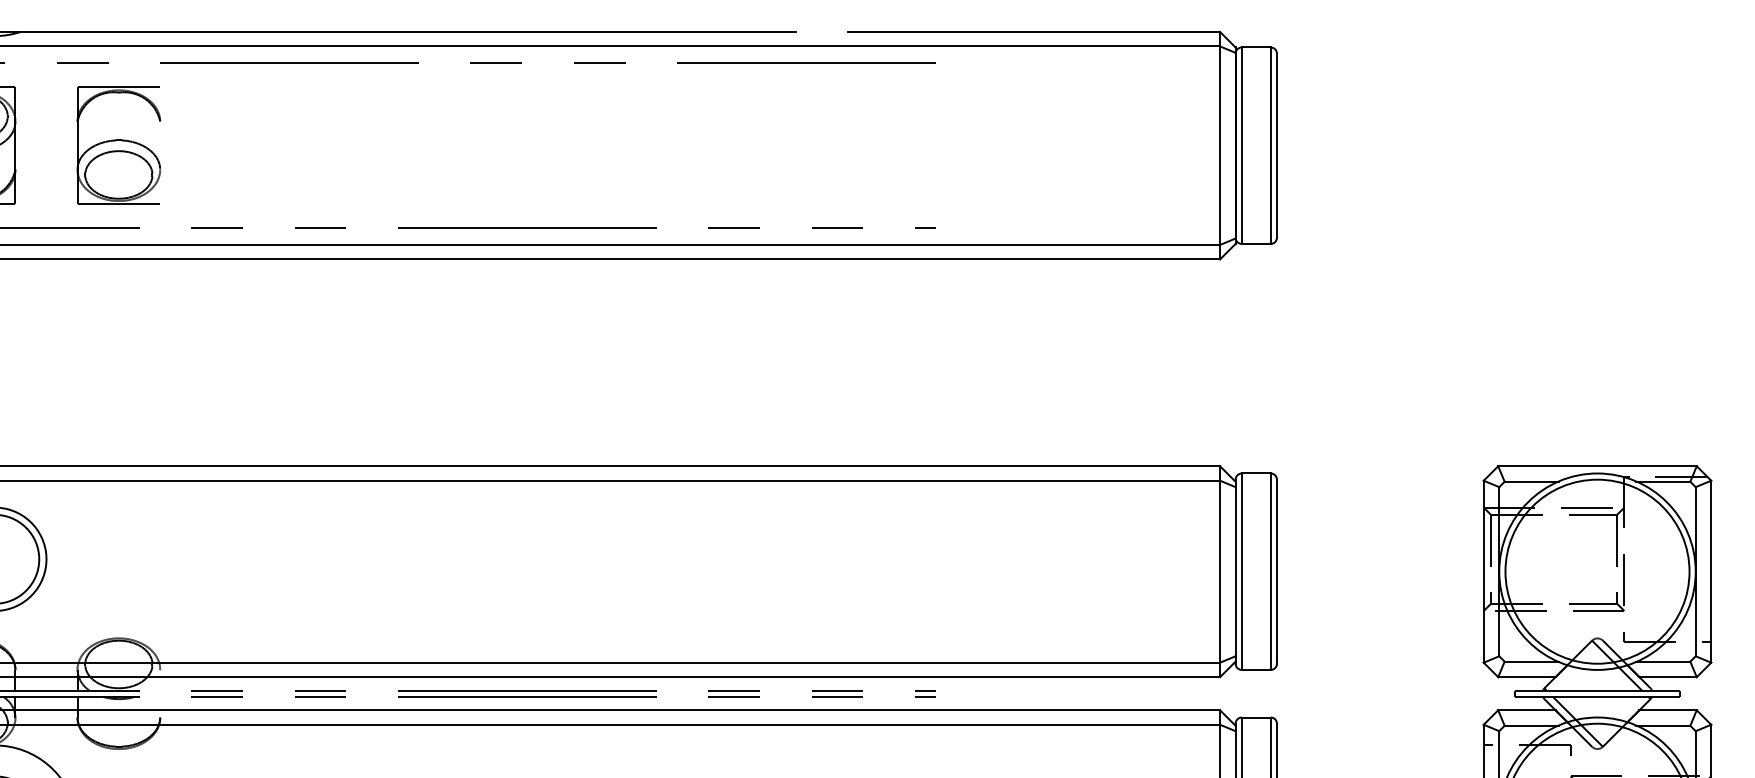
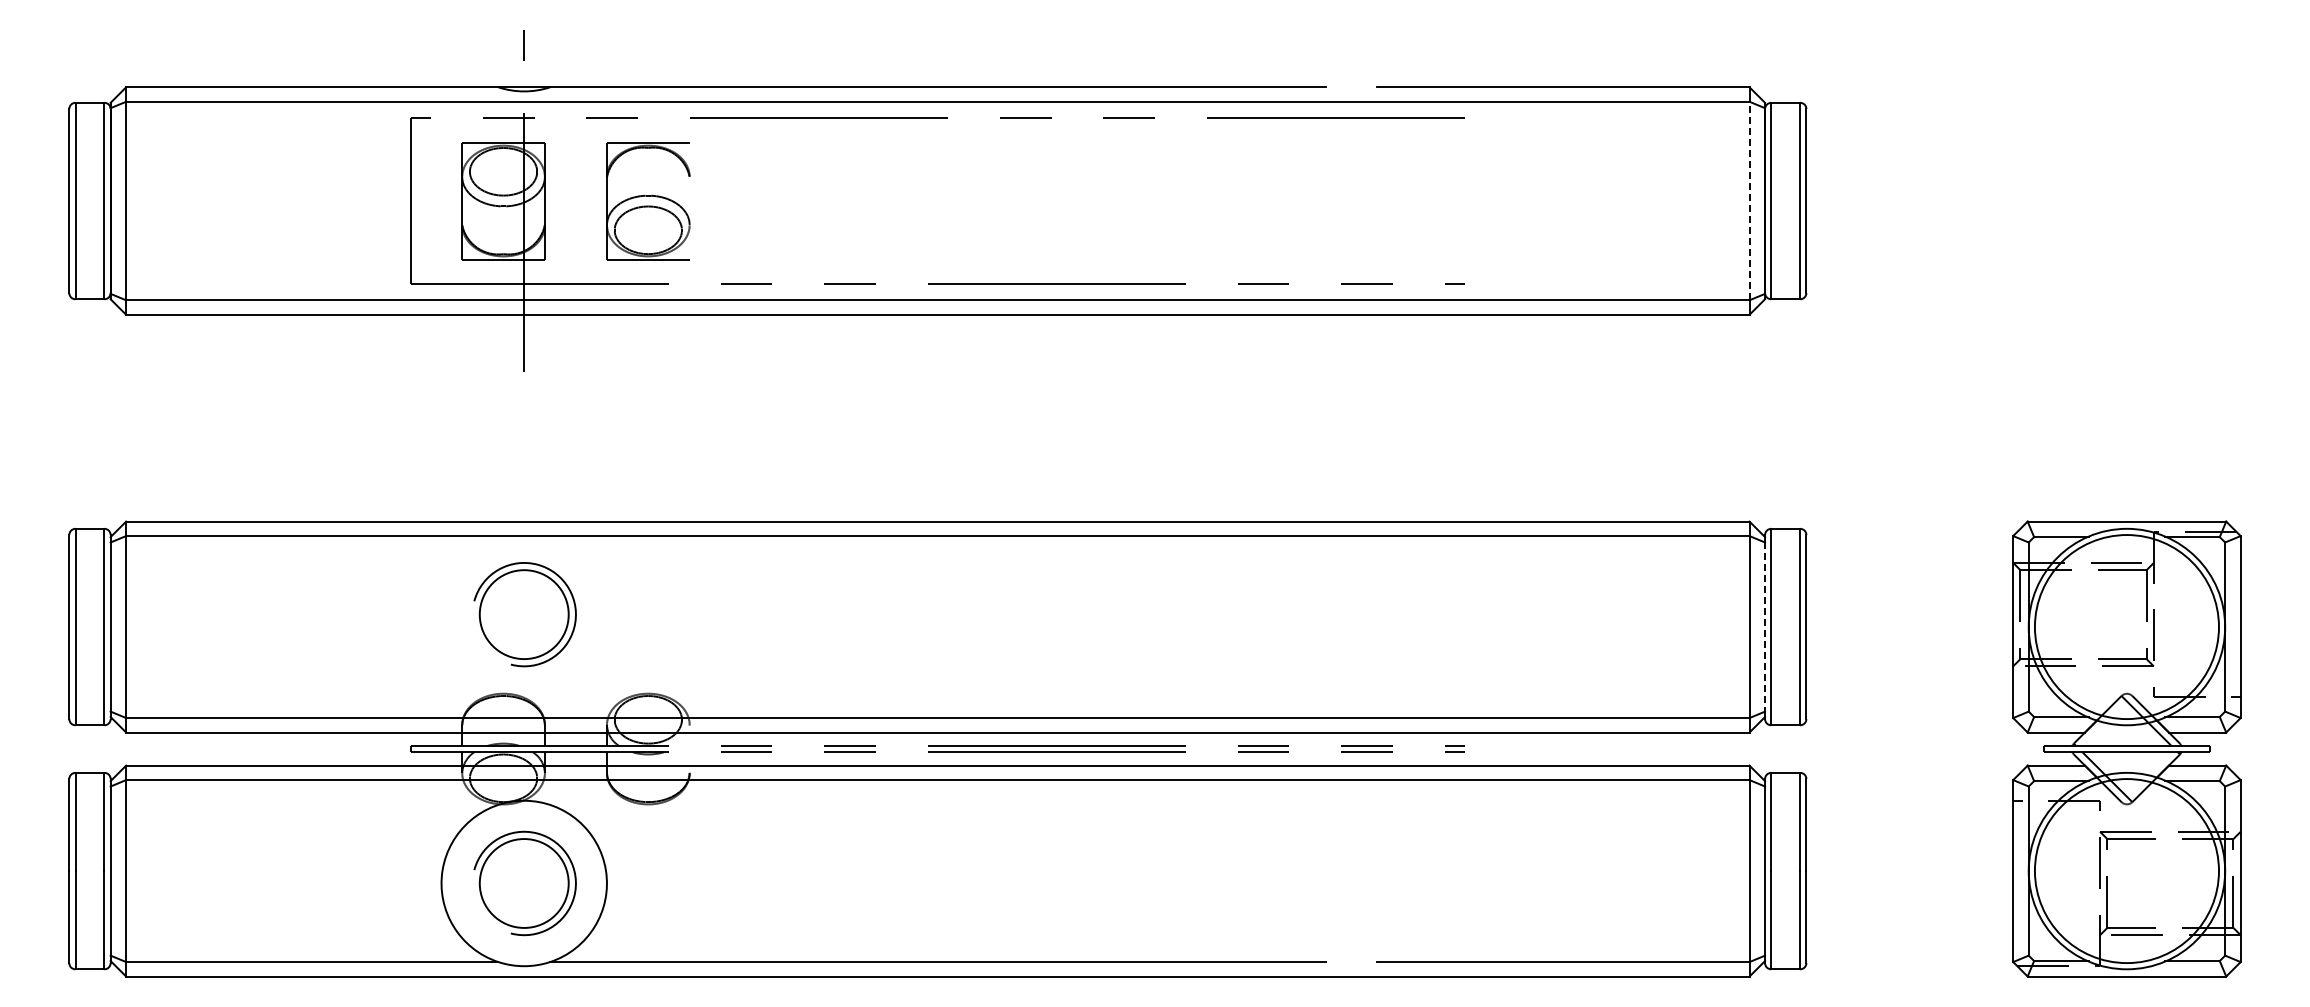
line: (1220, 145) -> (1749, 200), solid -> dashed
line: (1236, 572) -> (1765, 627), solid -> dashed

